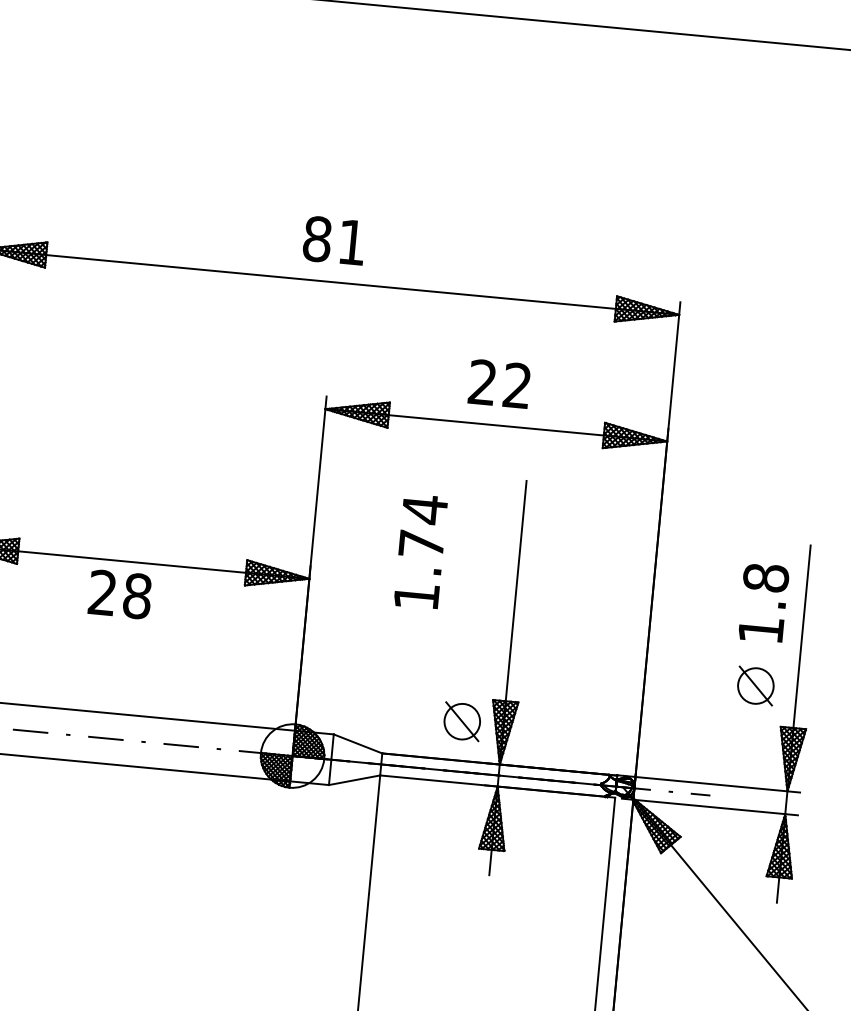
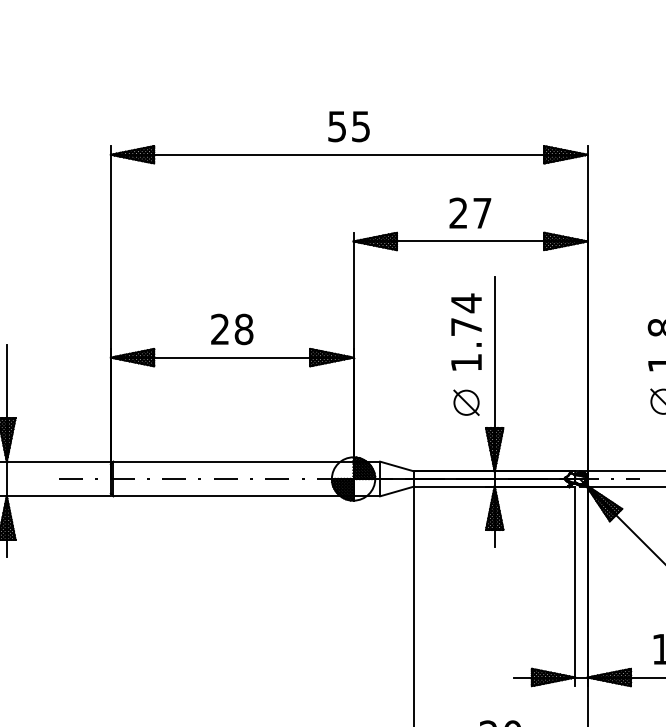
text: (333, 240) -> (348, 126), 81 -> 55
text: (517, 384) -> (482, 212), 22 -> 27
text: (420, 550) -> (466, 331), moved
text: (120, 594) -> (232, 329), moved
part: (462, 721) -> (466, 402), moved

